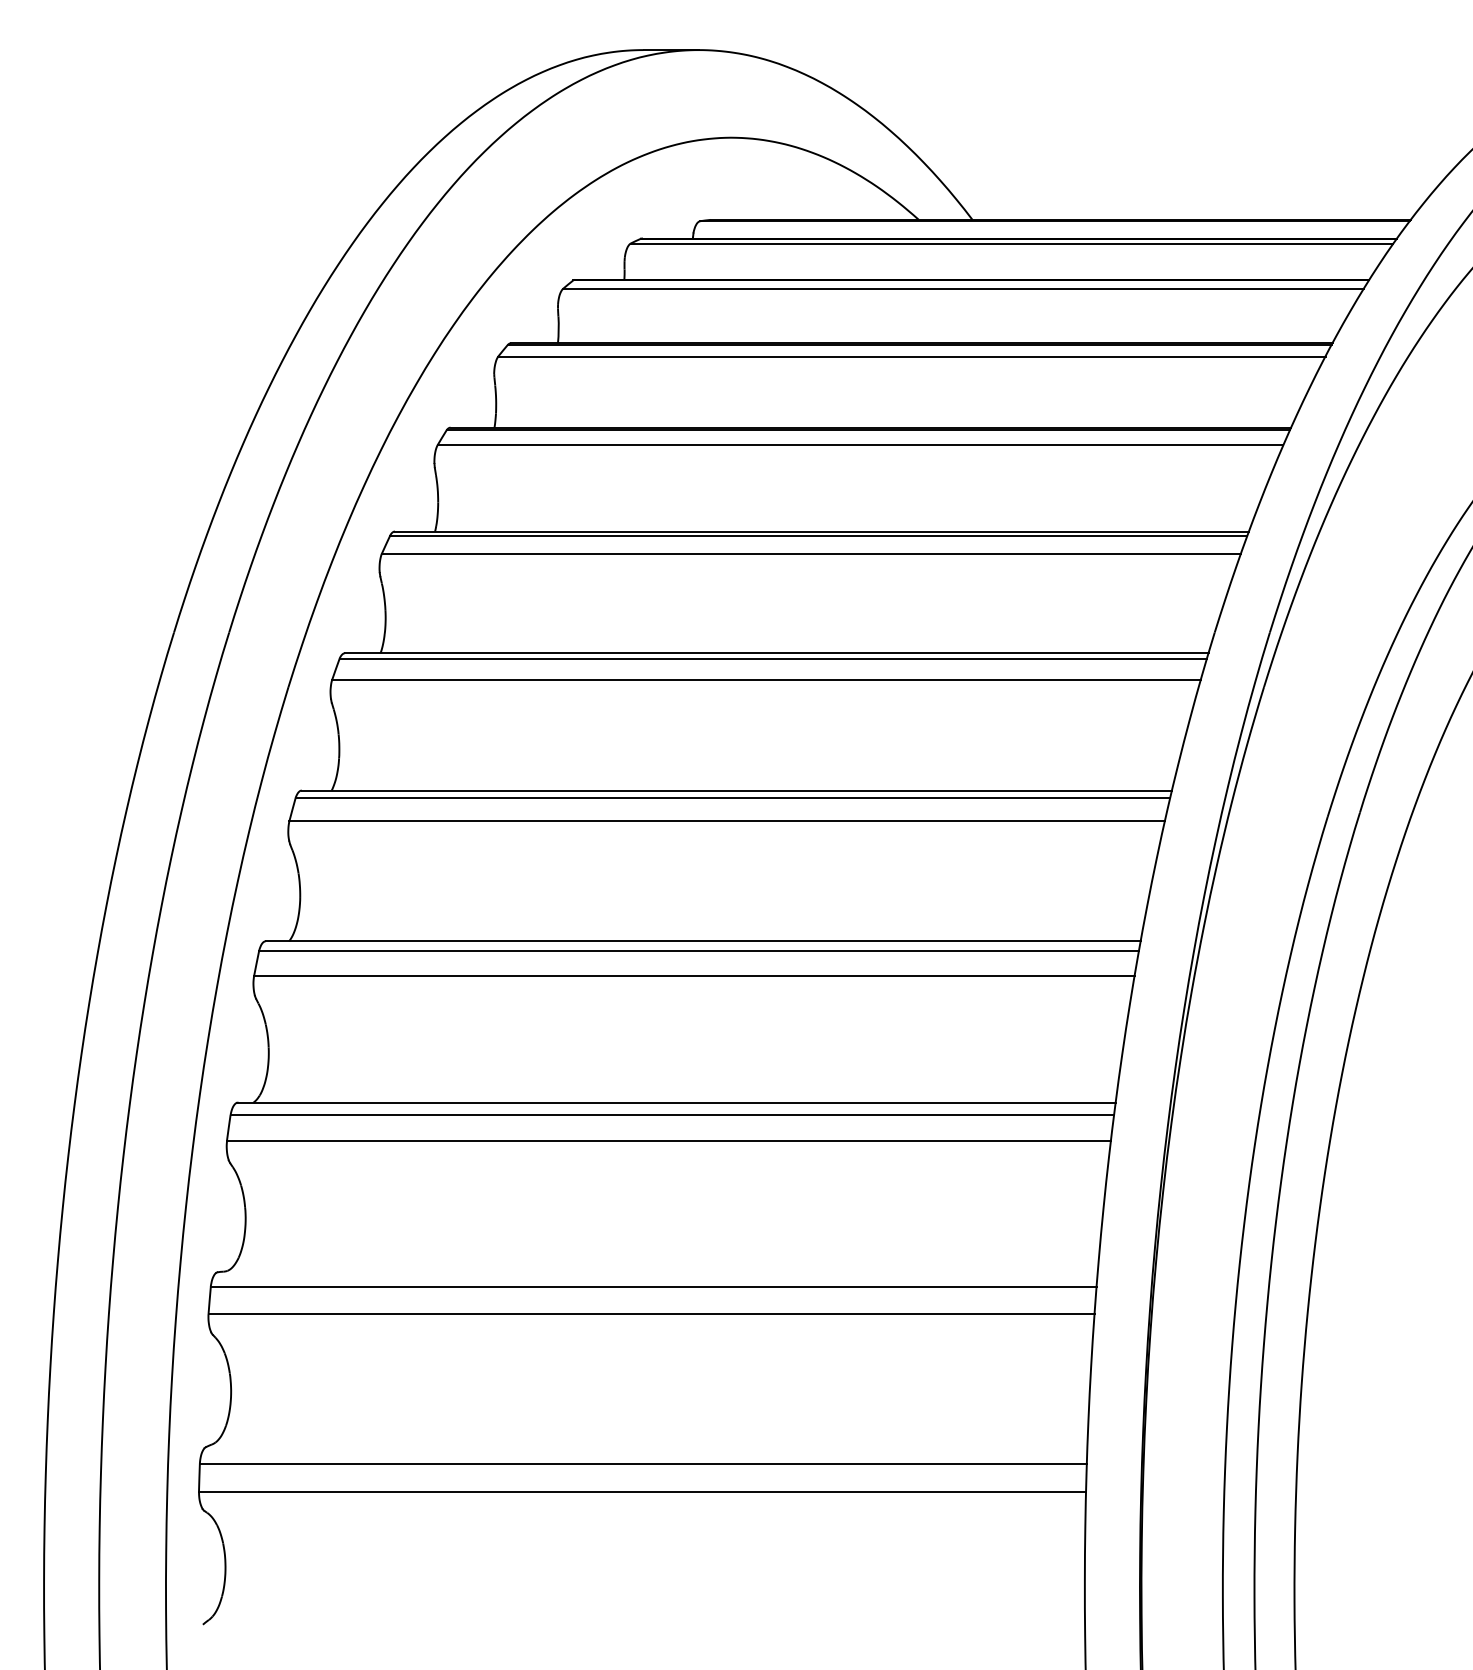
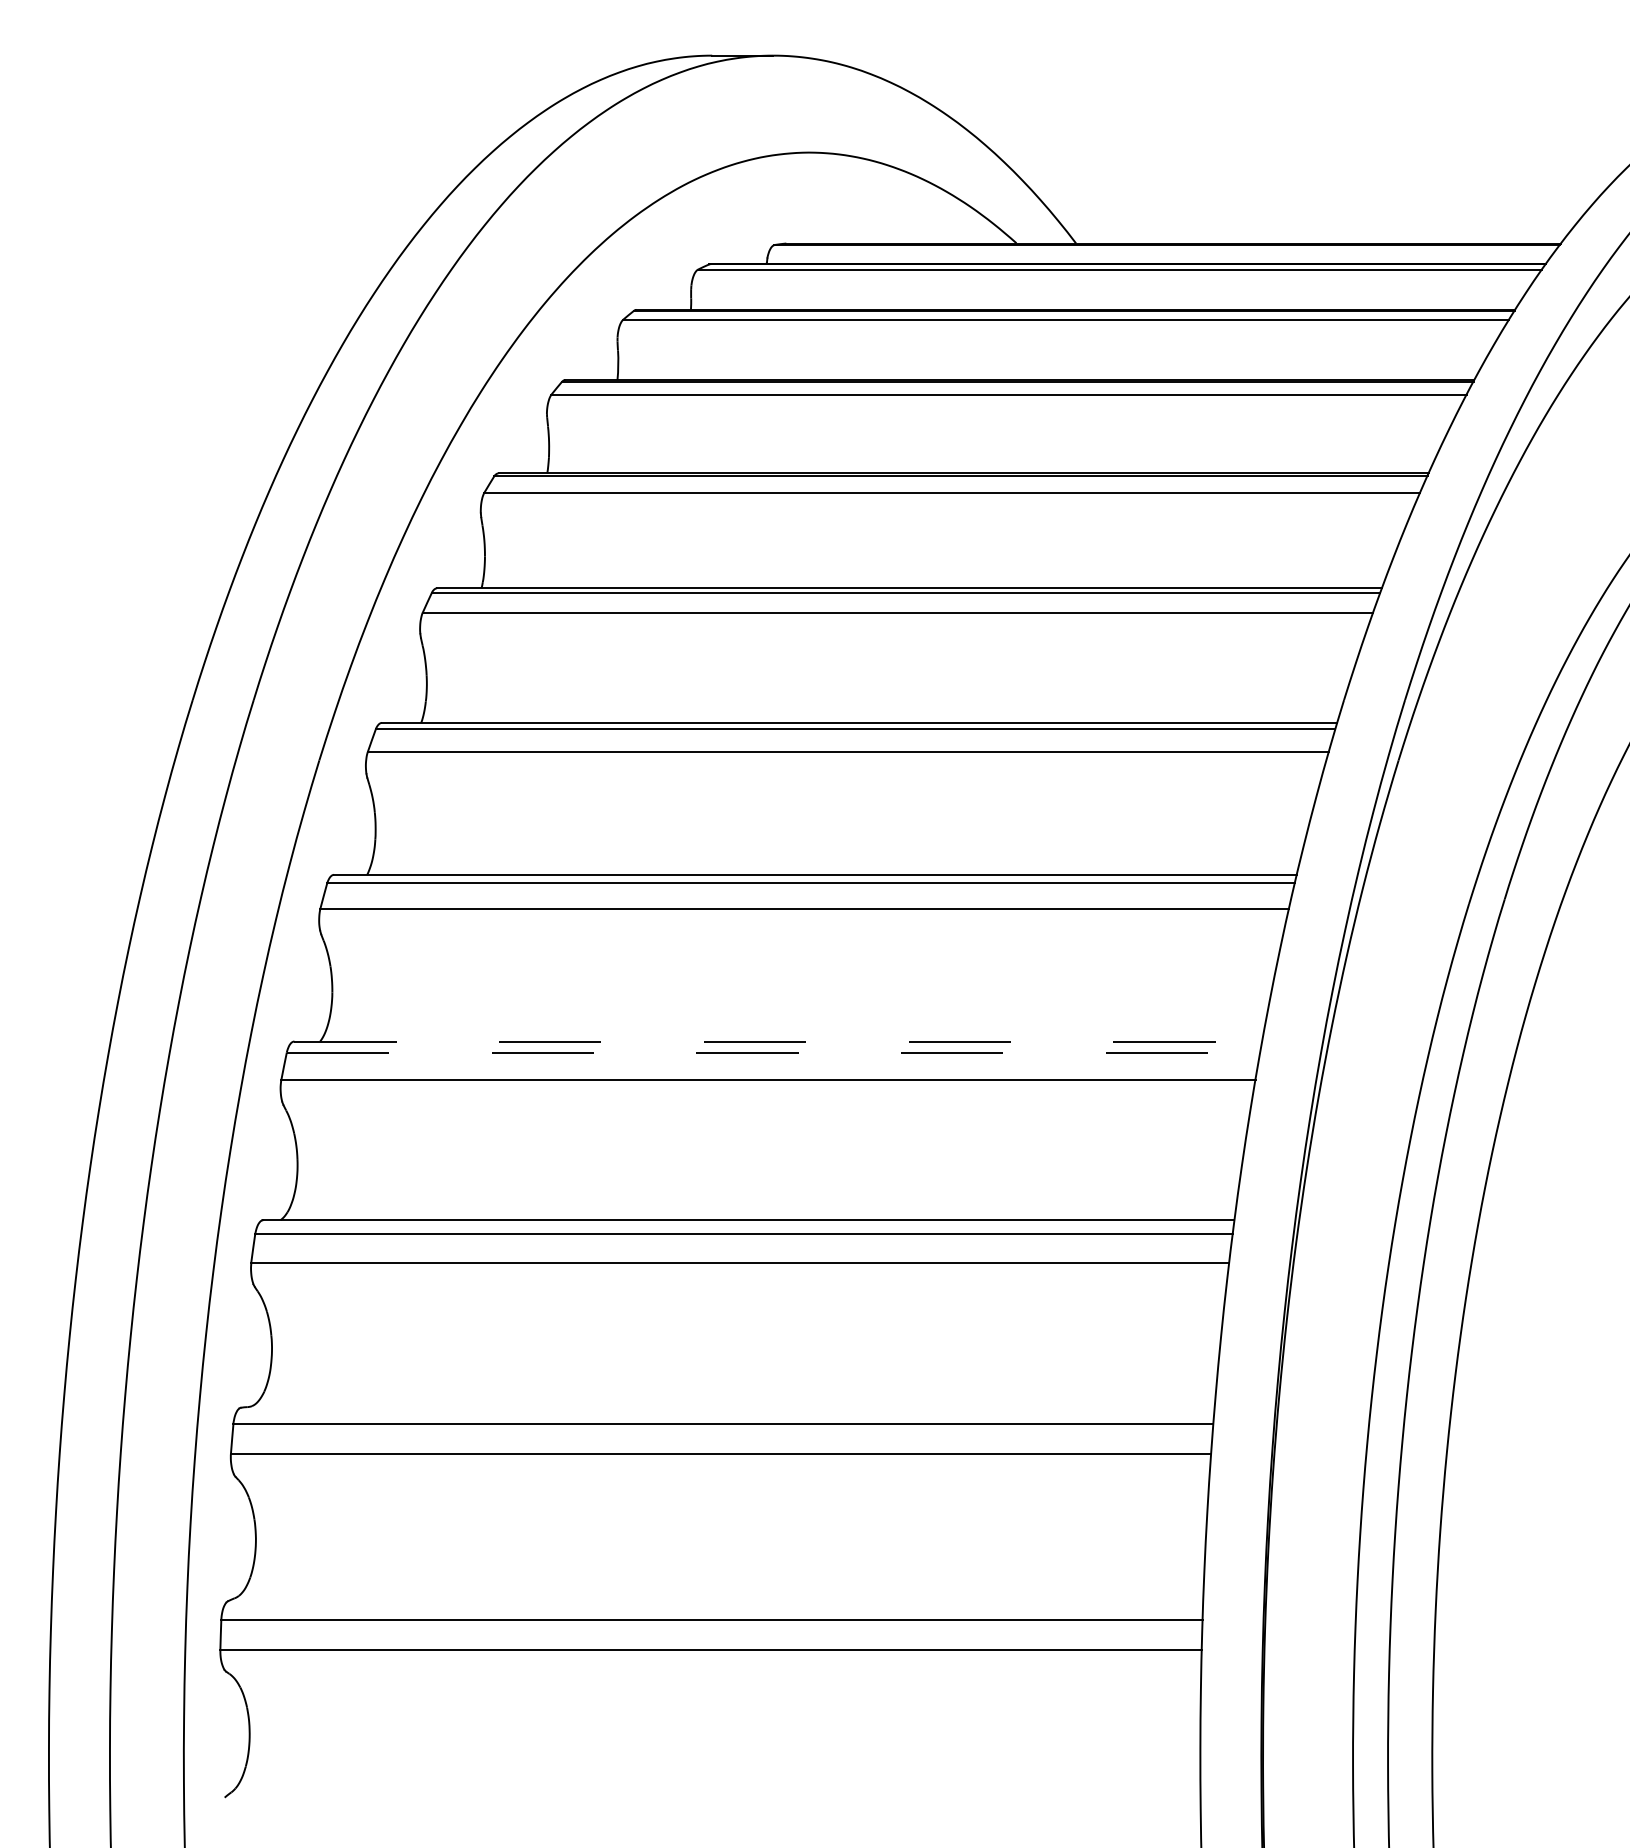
line: (703, 941) -> (778, 1041), solid -> dashed
line: (699, 951) -> (774, 1052), solid -> dashed

